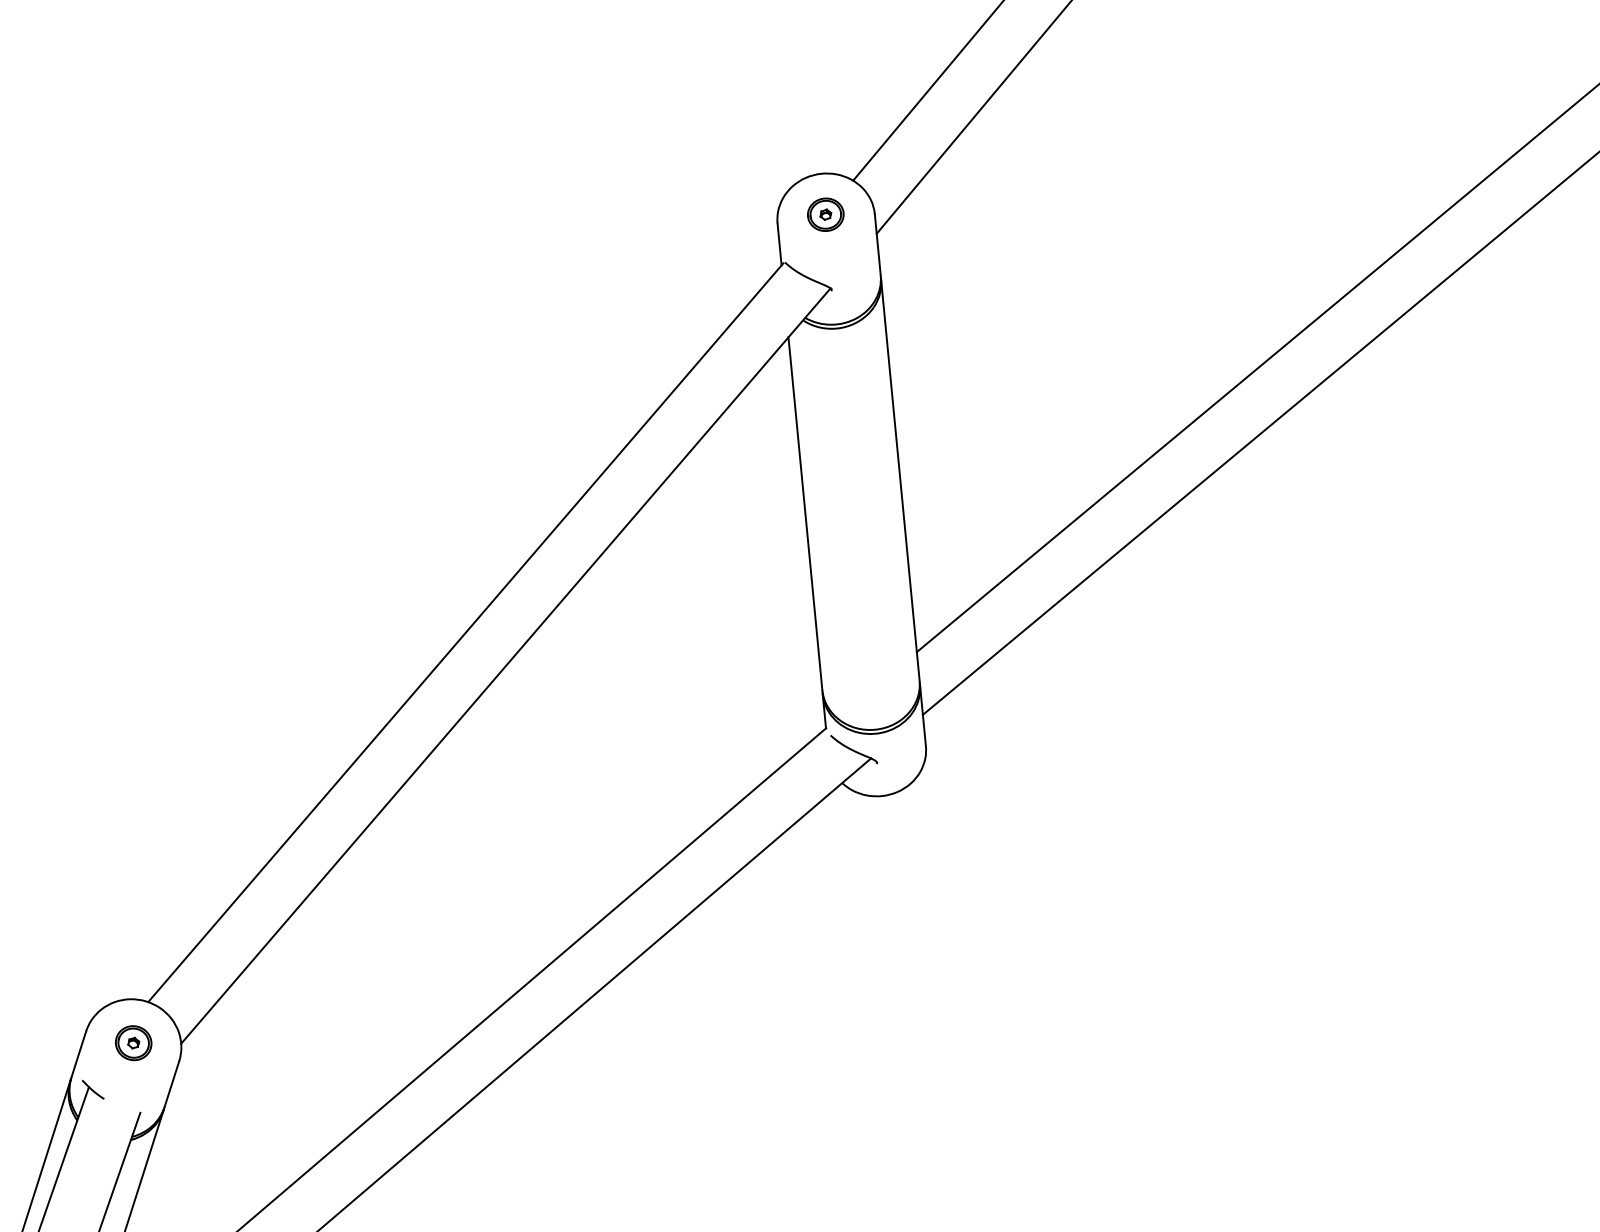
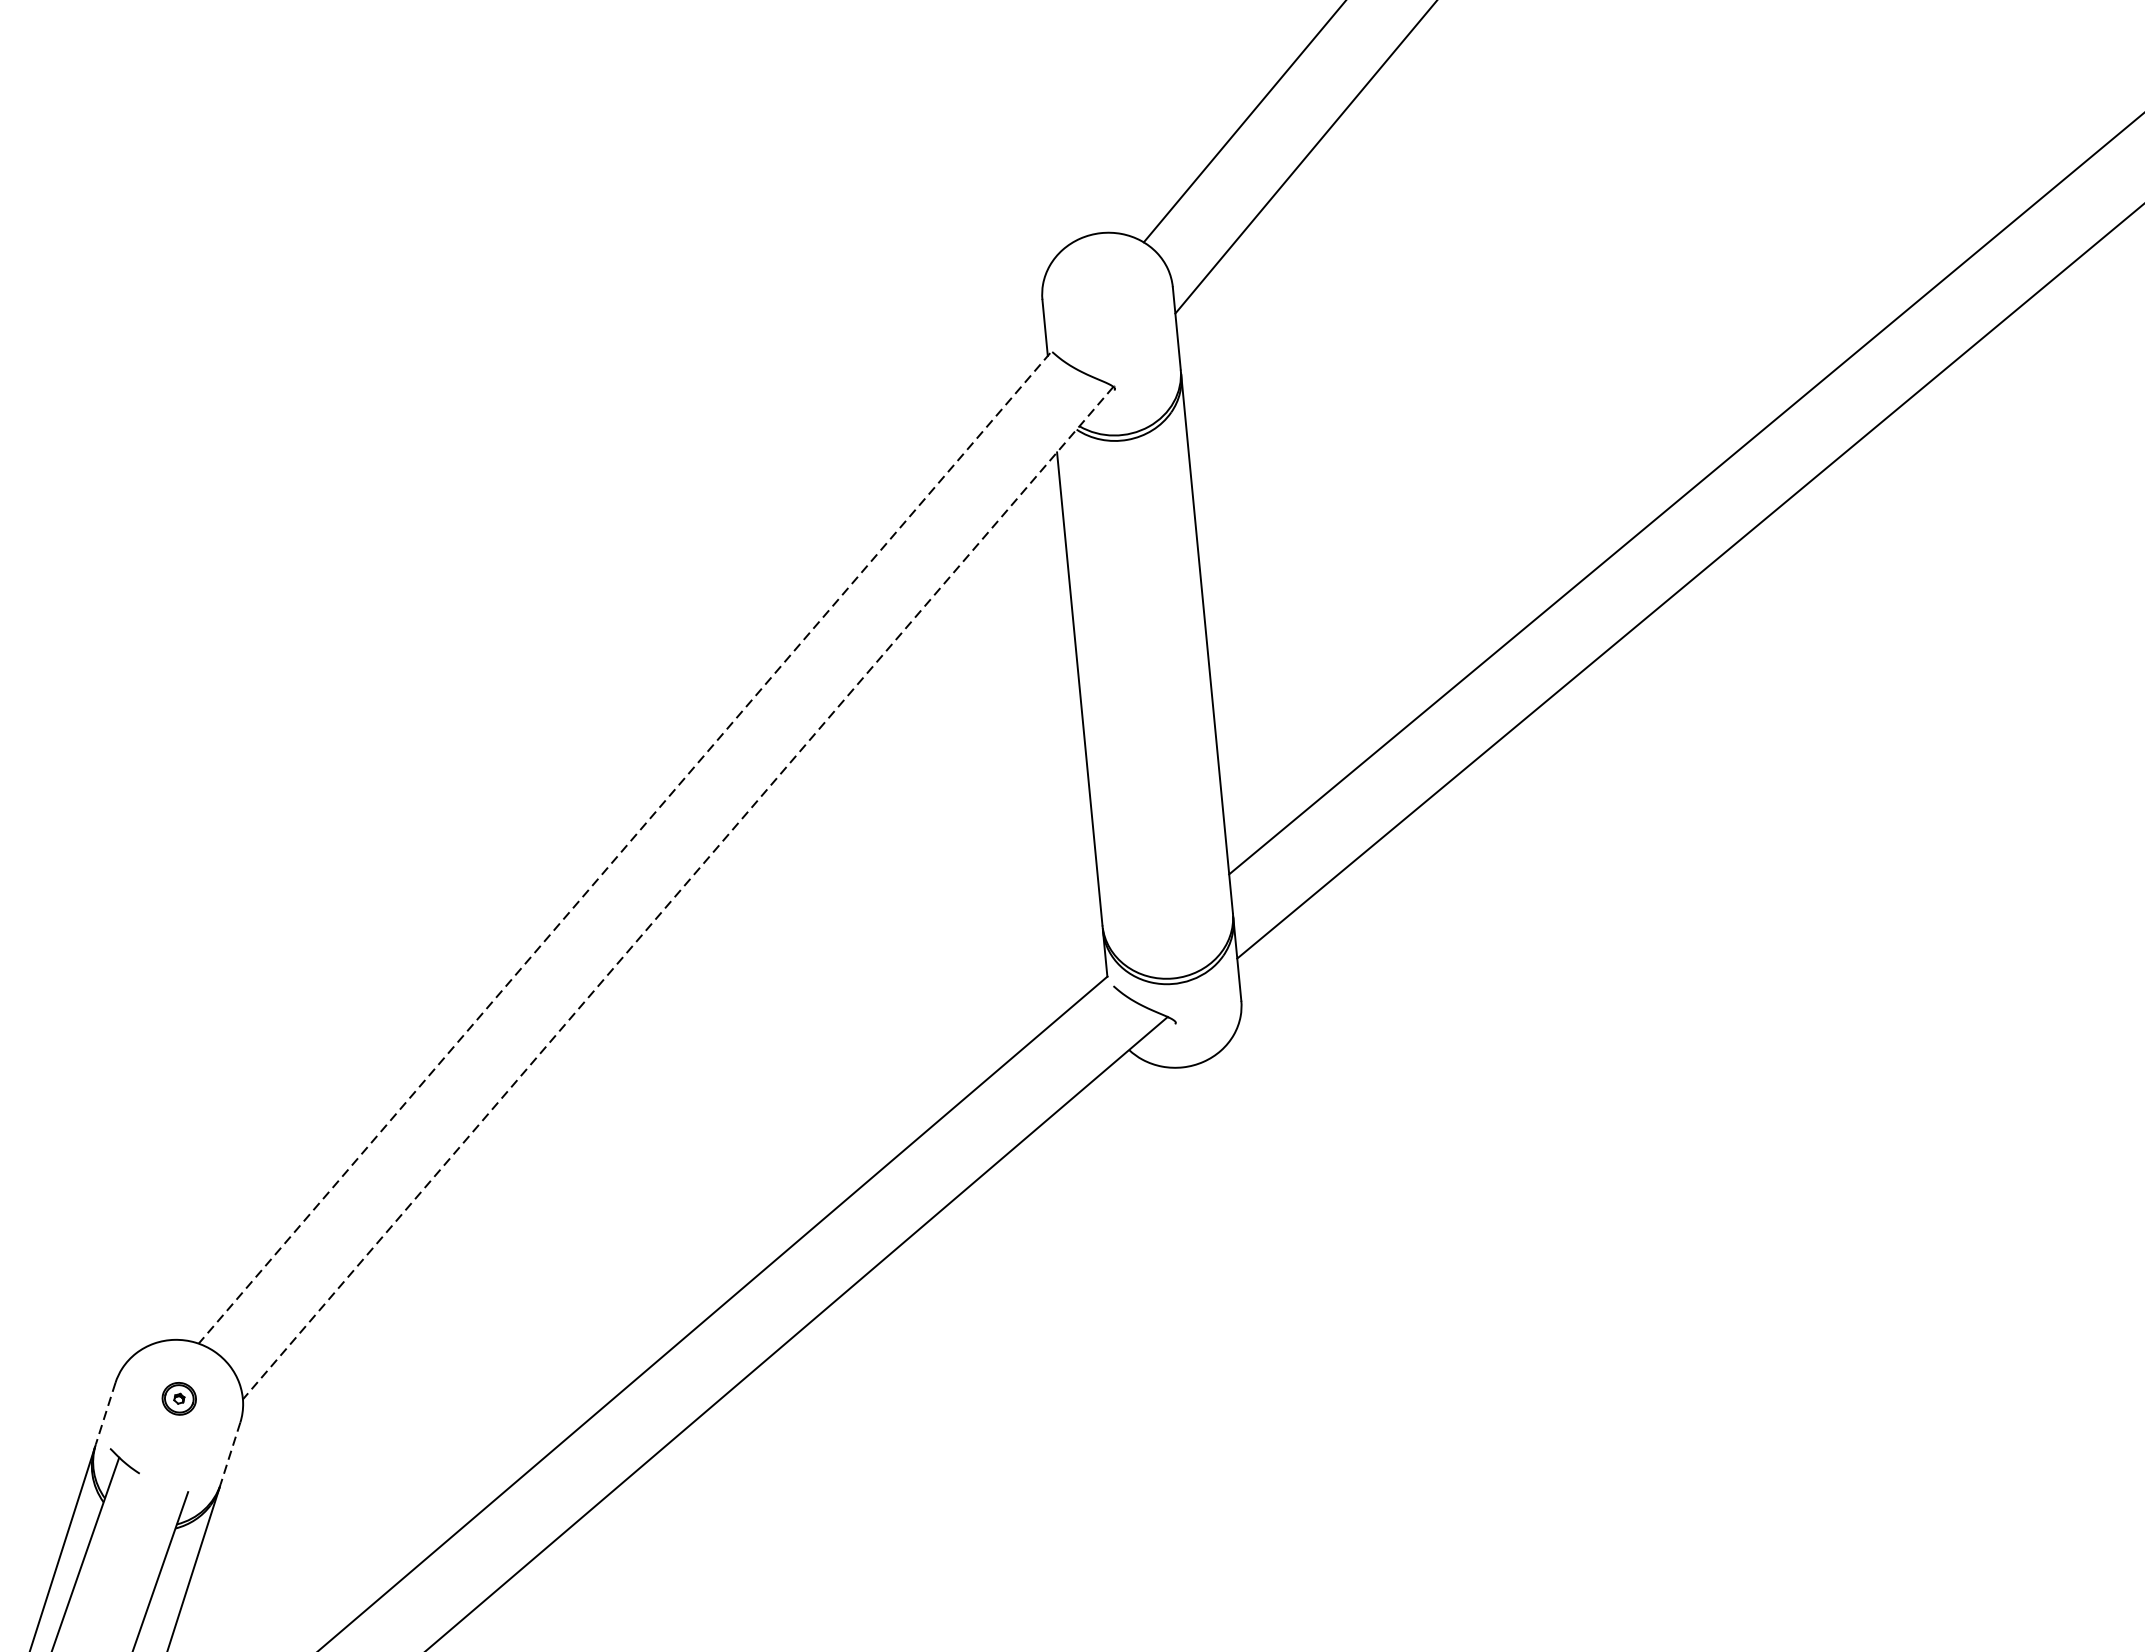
part: (825, 214) -> (1106, 287), removed
line: (465, 633) -> (624, 849), solid -> dashed
line: (505, 666) -> (677, 893), solid -> dashed
part: (133, 1043) -> (178, 1399), size x0.7
line: (78, 1054) -> (105, 1413), solid -> dashed
line: (171, 1084) -> (229, 1454), solid -> dashed

